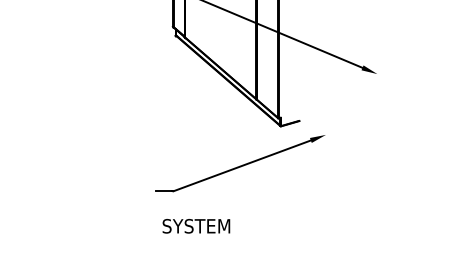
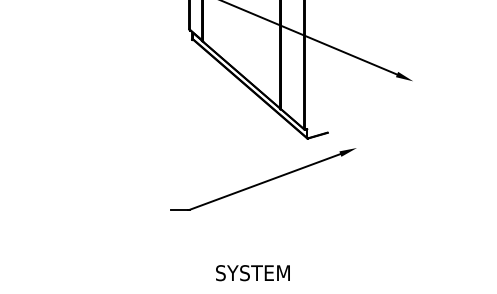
text: (195, 226) -> (252, 273), moved

